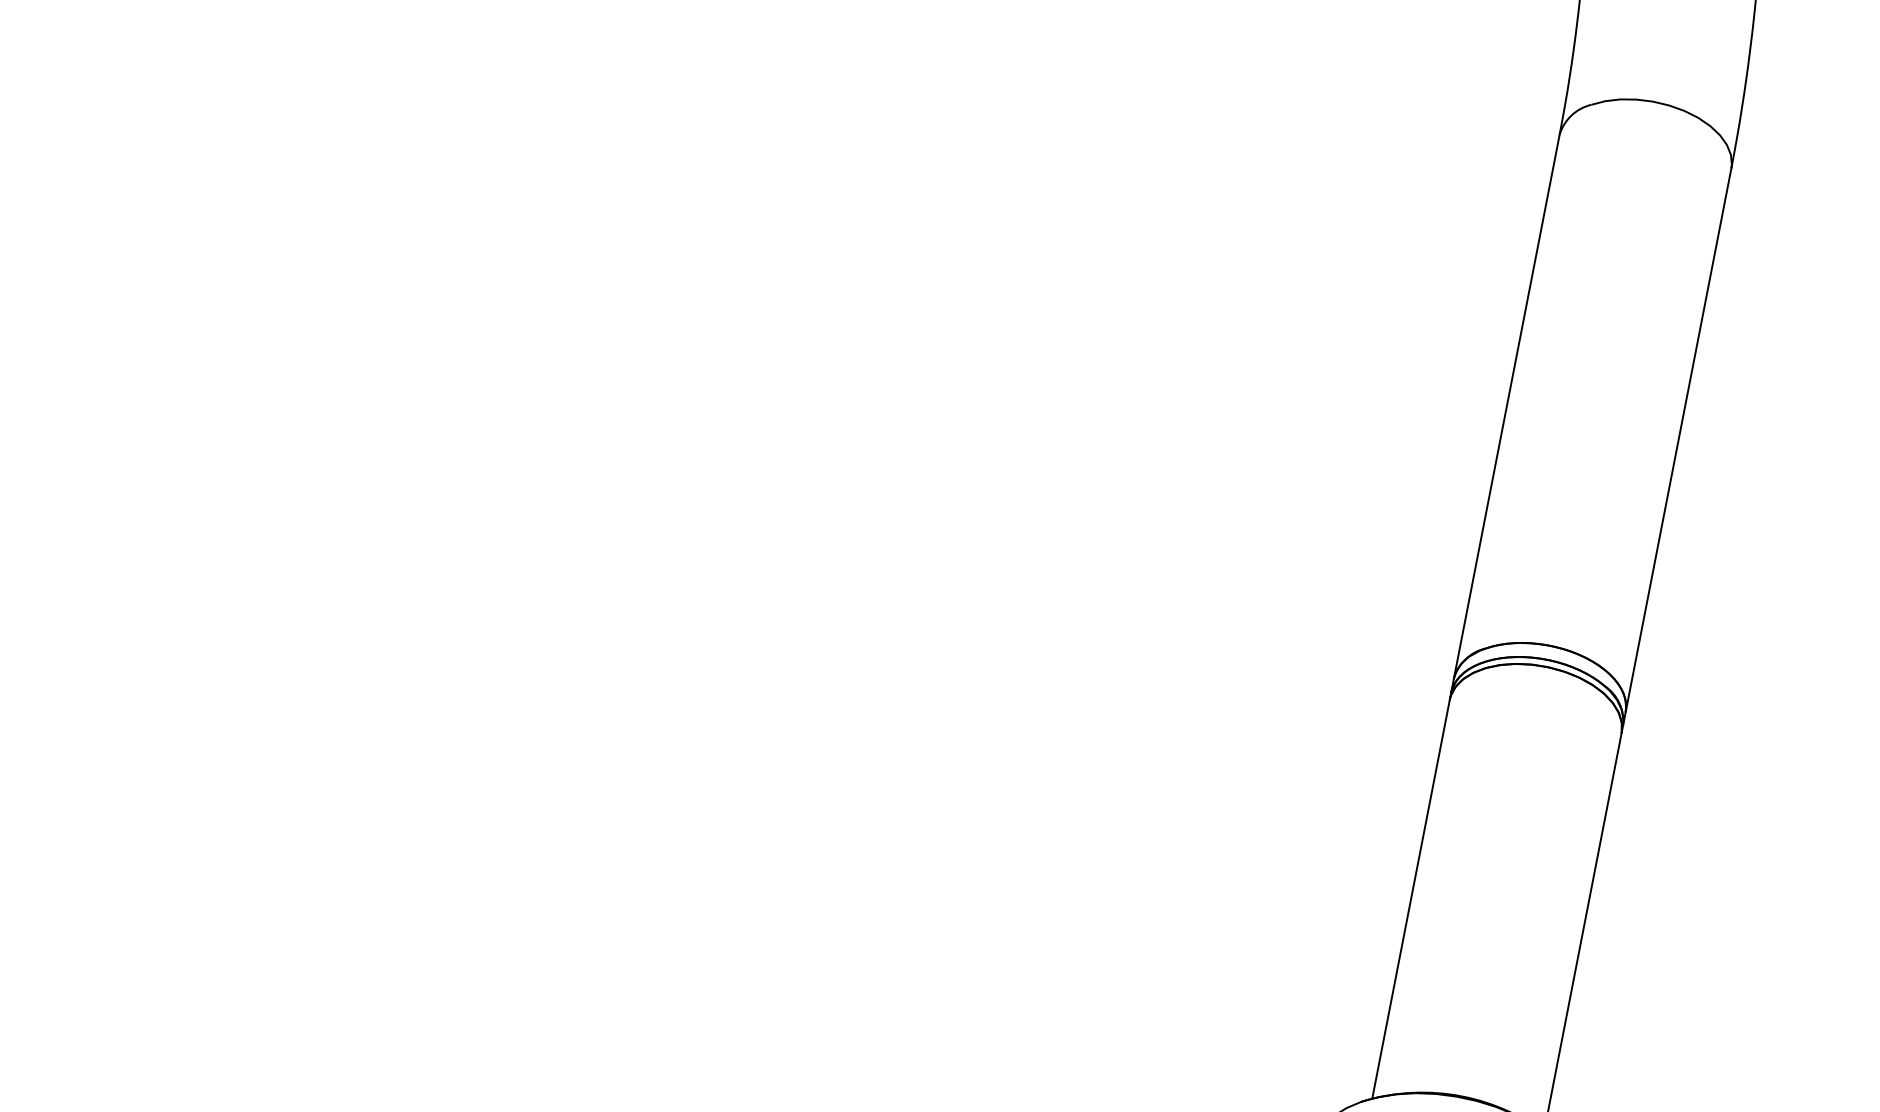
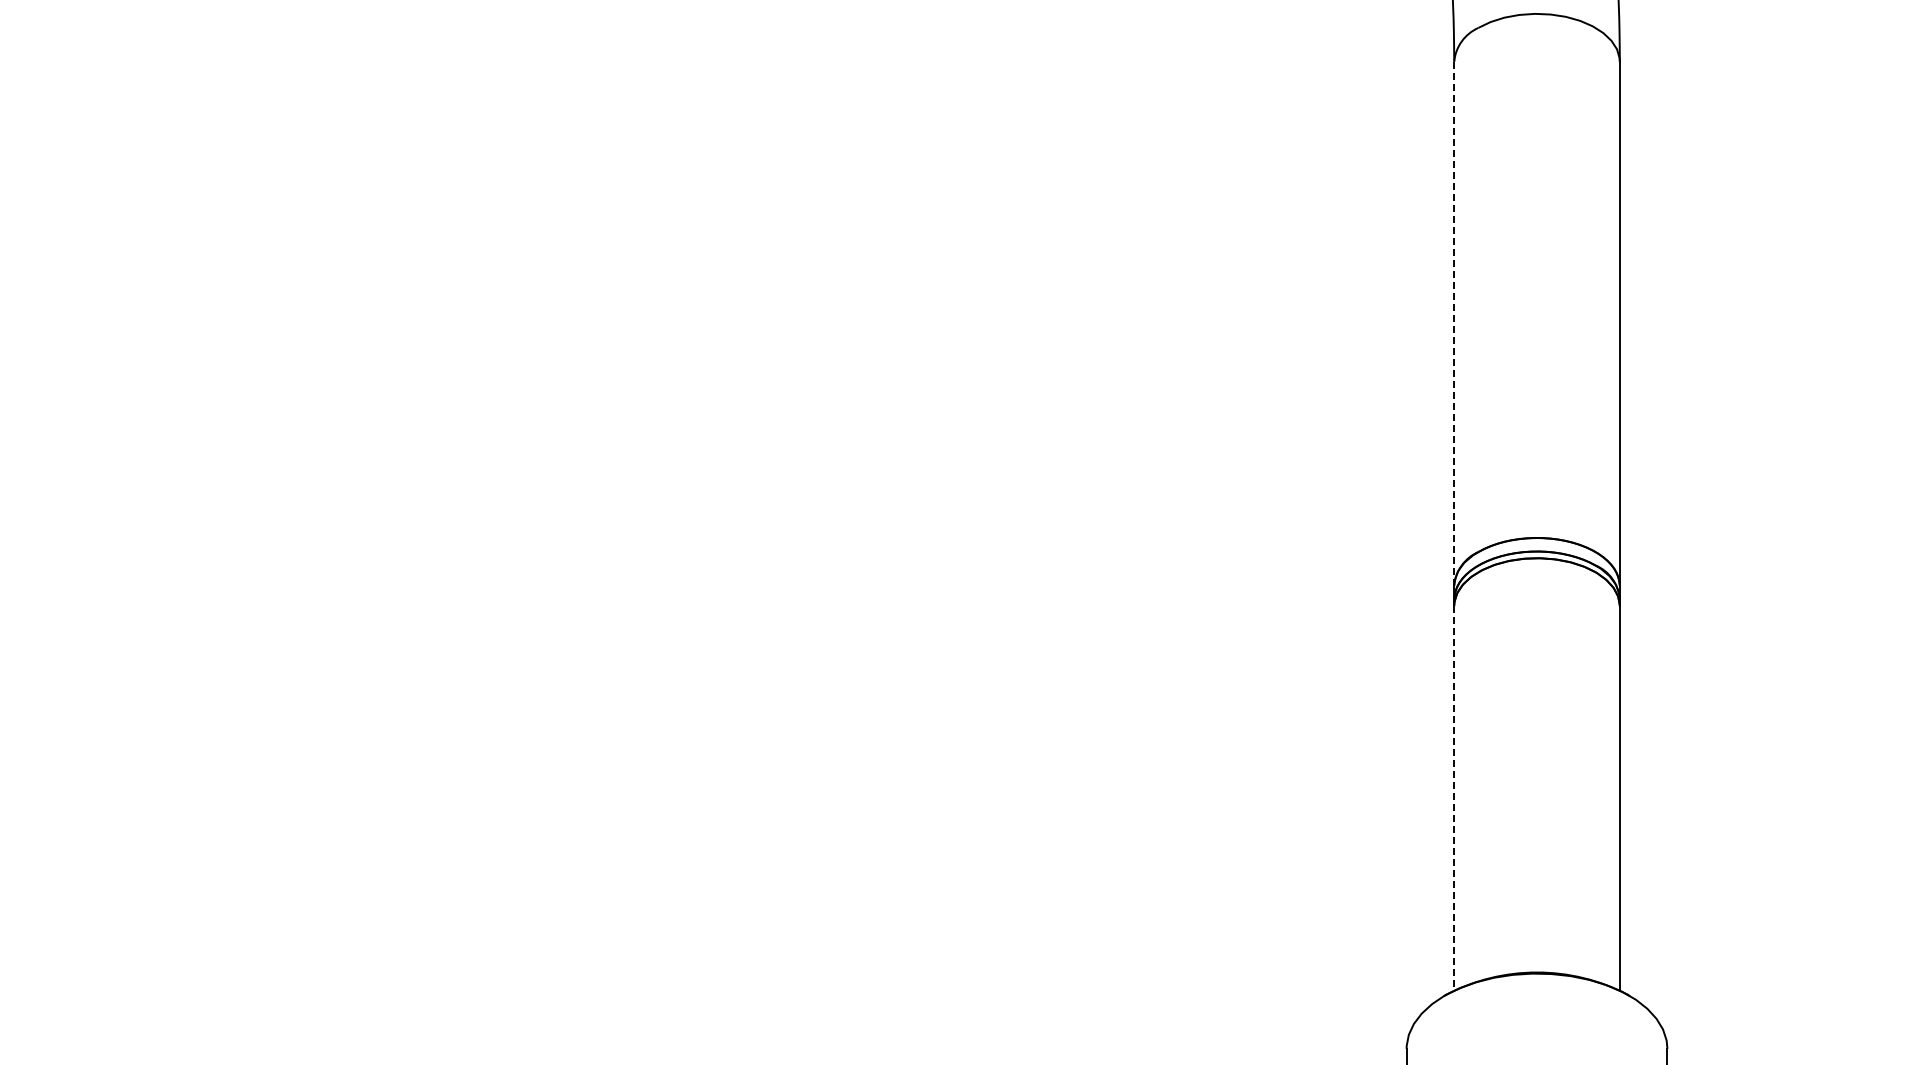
line: (1506, 407) -> (1454, 324), solid -> dashed
line: (1411, 899) -> (1454, 798), solid -> dashed

